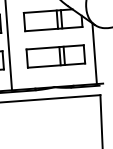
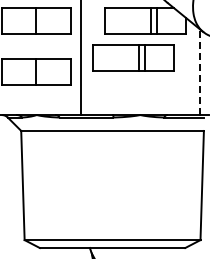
line: (94, 53) -> (200, 72), solid -> dashed
part: (55, 56) -> (133, 57), moved

